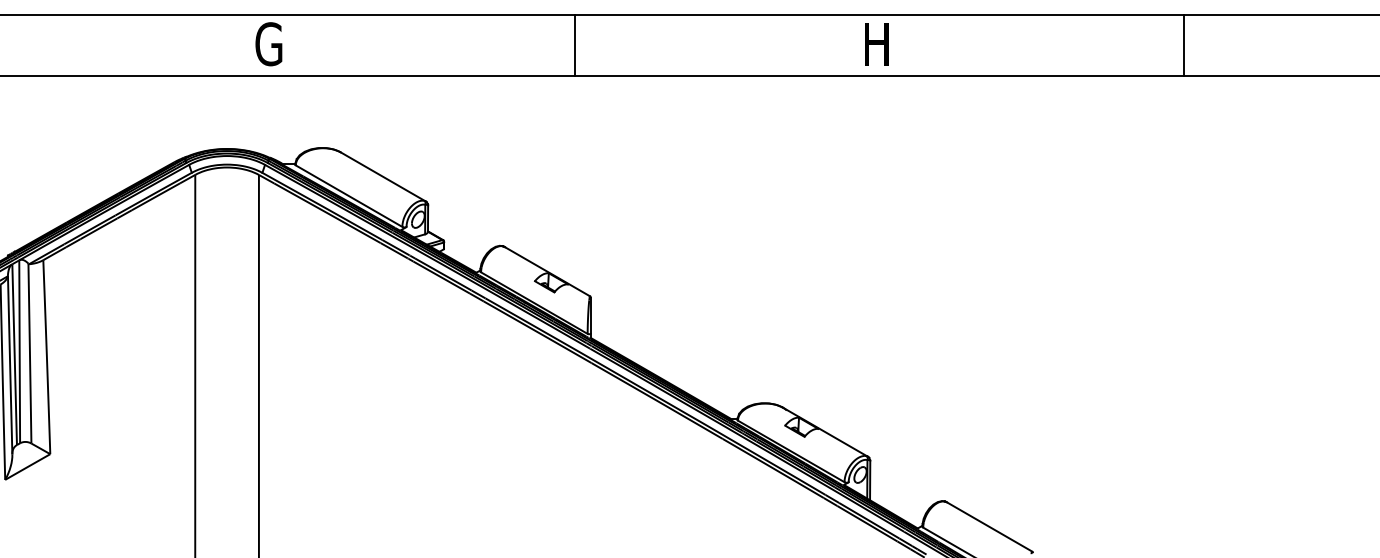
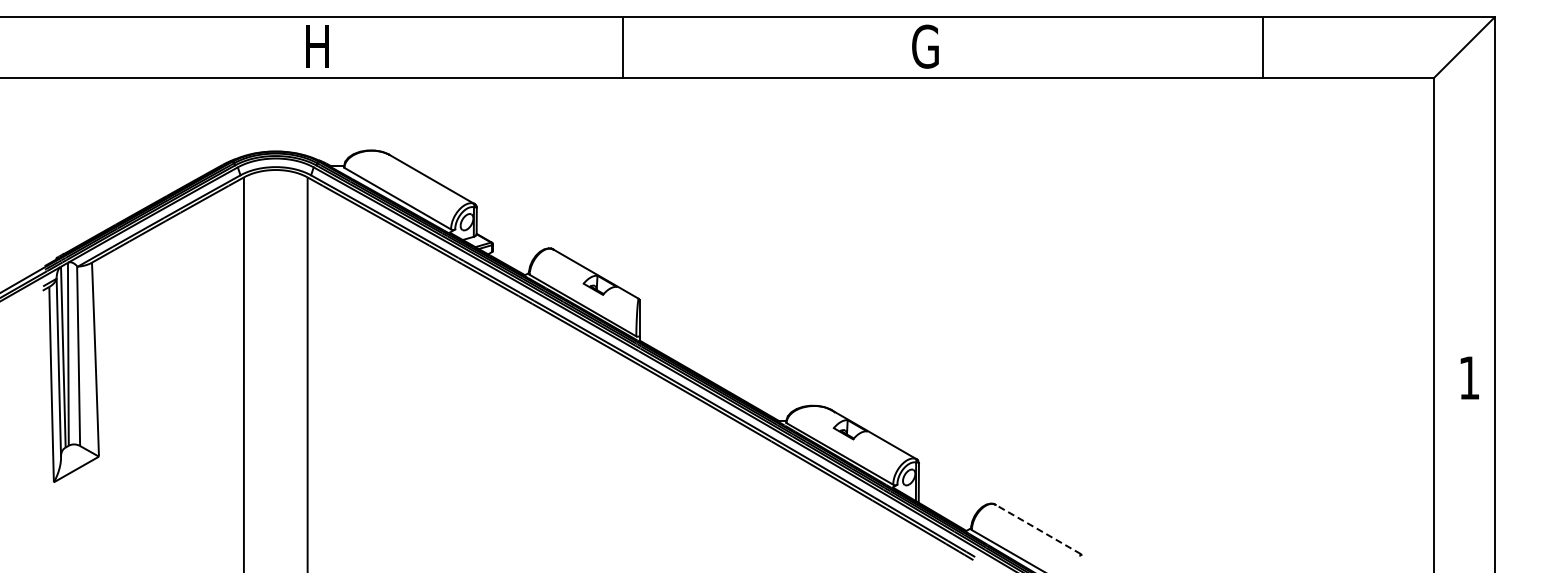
text: (268, 44) -> (317, 46), G -> H
text: (876, 44) -> (925, 46), H -> G
line: (1183, 45) -> (1262, 47), moved
line: (988, 527) -> (1037, 529), solid -> dashed

